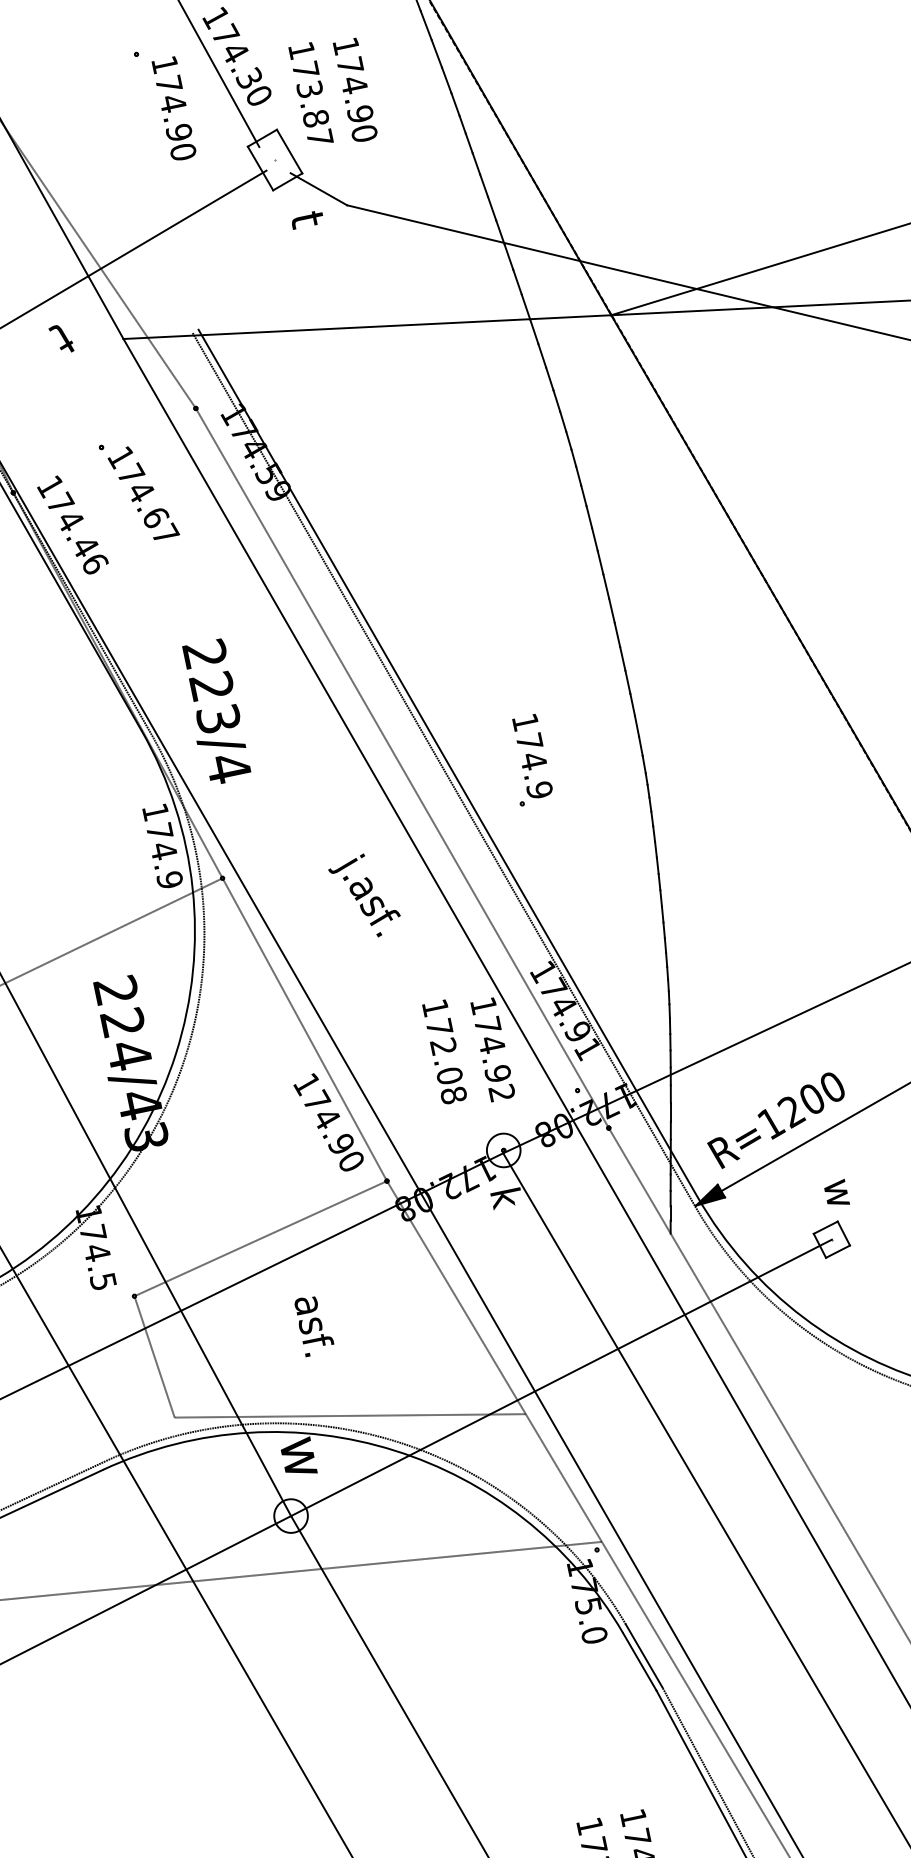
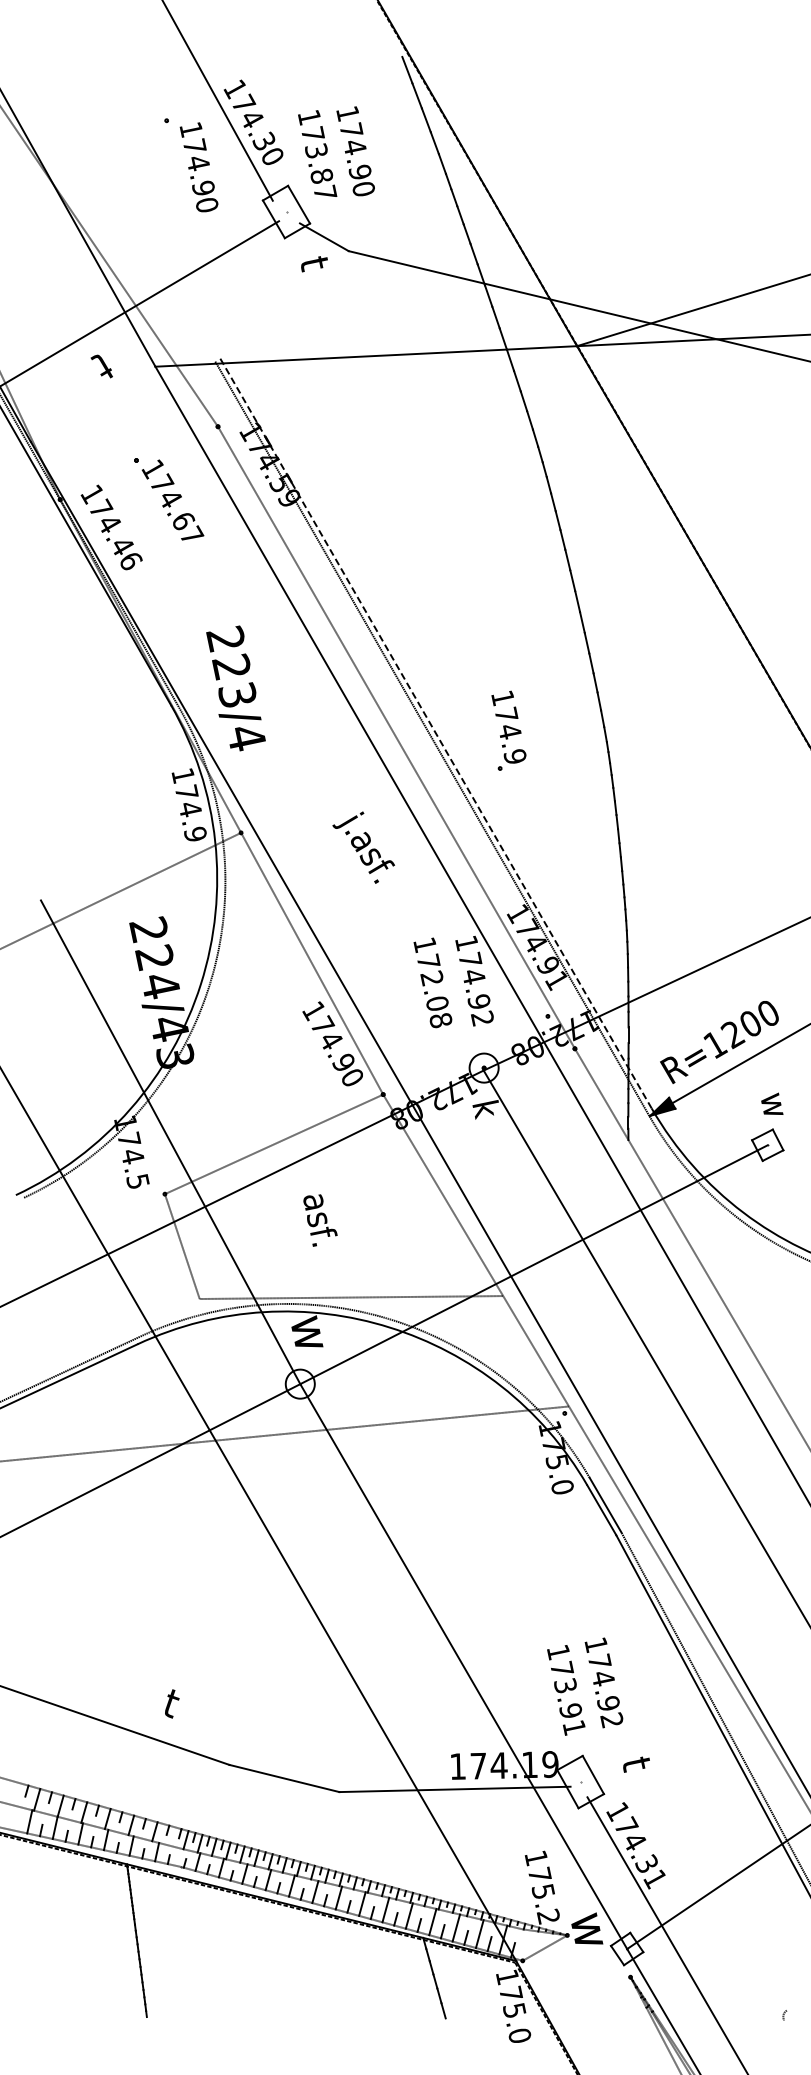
line: (448, 764) -> (436, 734), solid -> dashed

